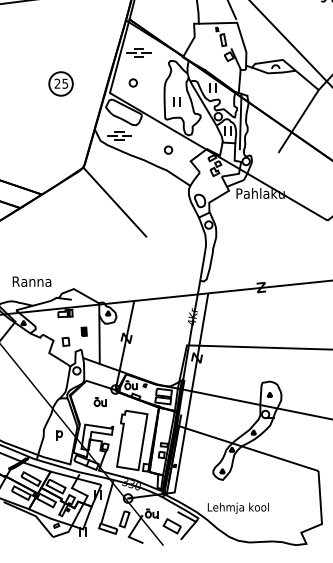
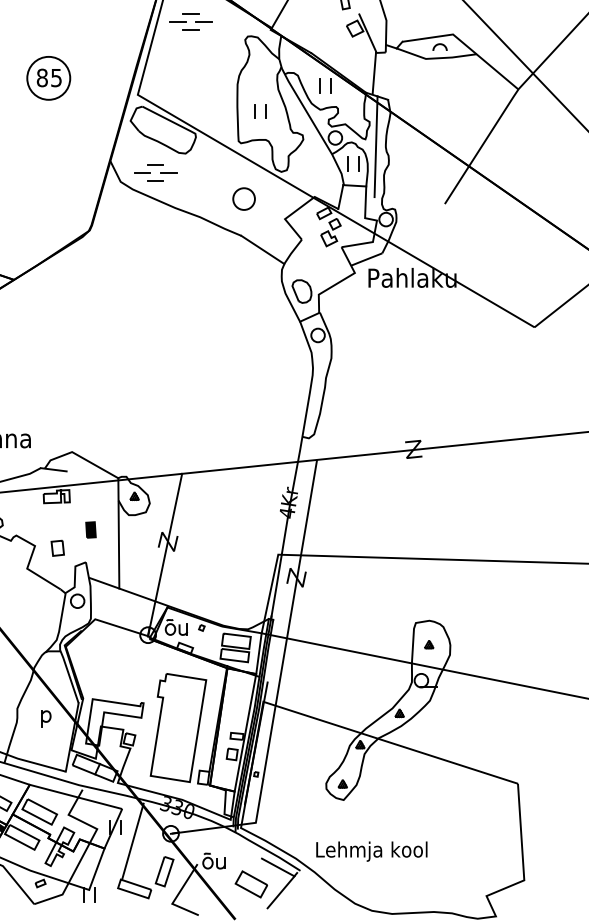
part: (132, 82) -> (178, 75), removed
text: (57, 83) -> (42, 77), 25 -> 85
part: (168, 149) -> (244, 197), size x1.6
line: (114, 201) -> (146, 292), removed
part: (99, 401) -> (118, 656), removed

